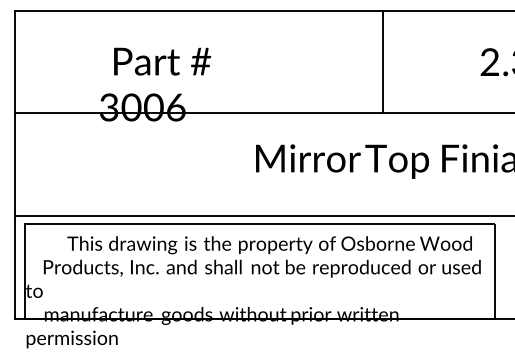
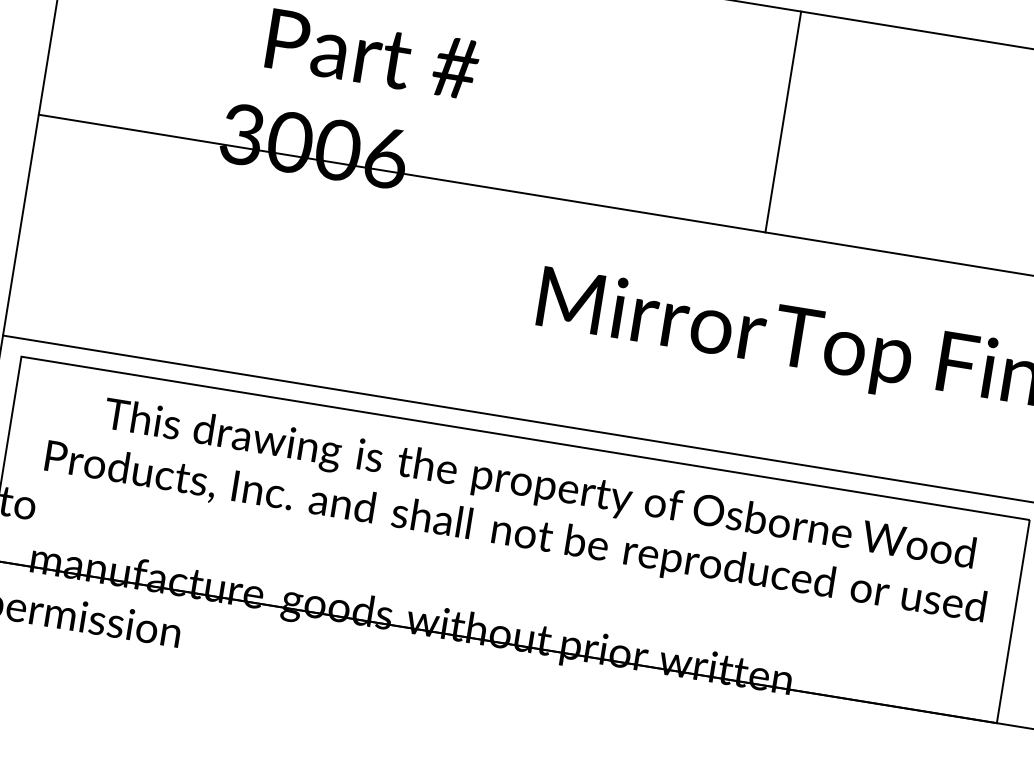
line: (382, 61) -> (783, 120), moved

